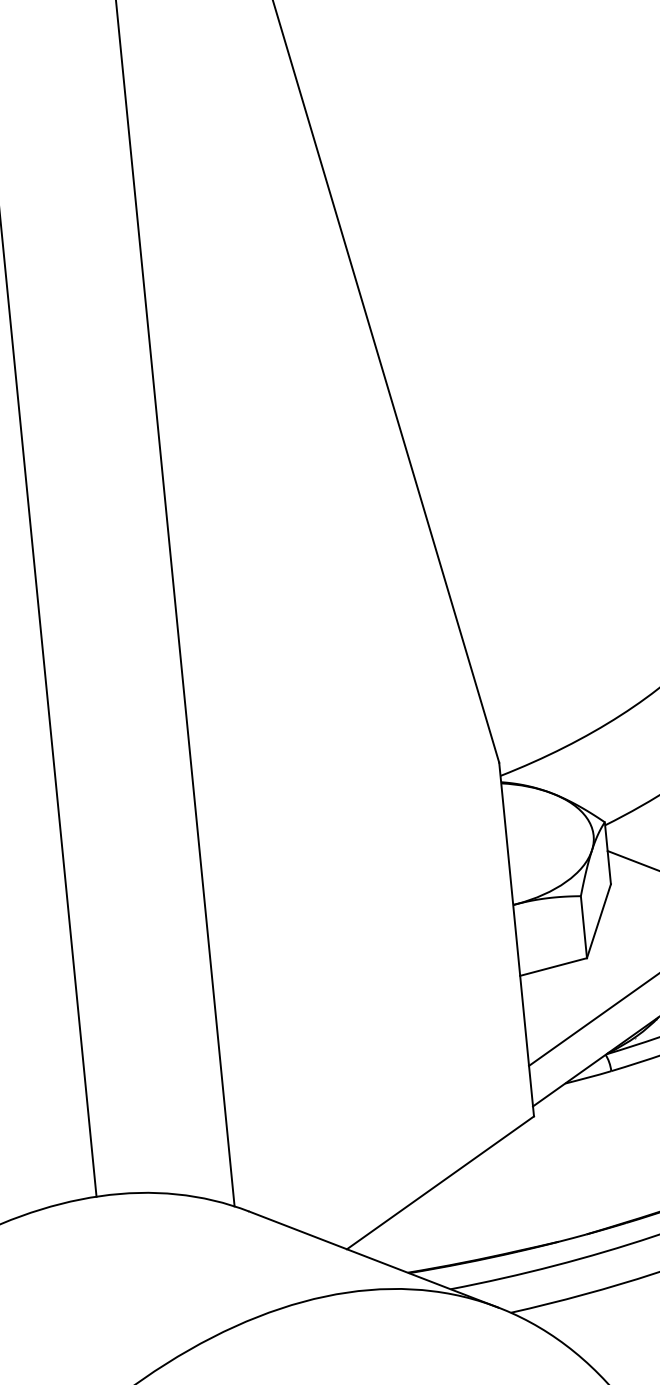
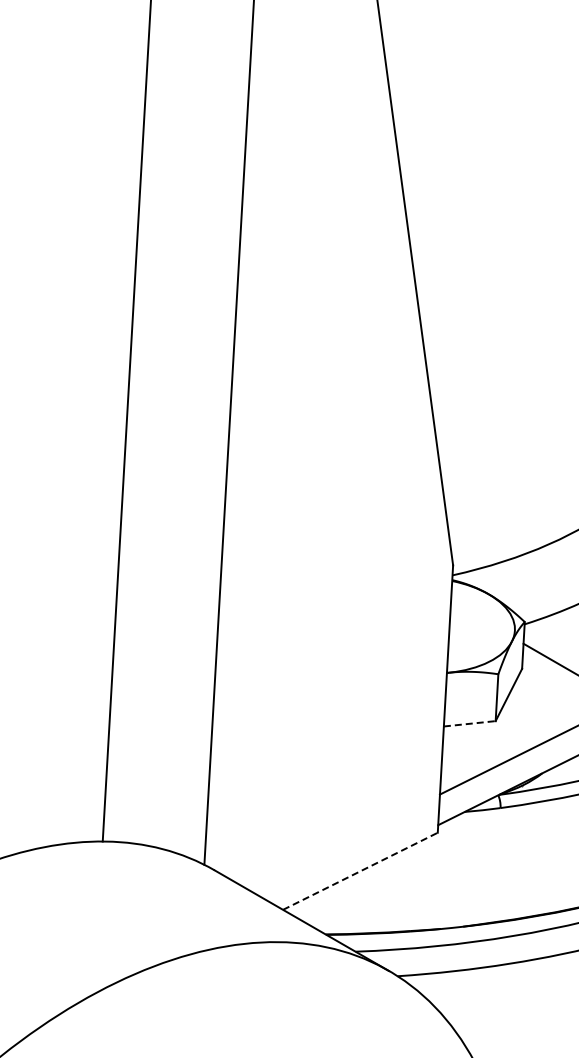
line: (554, 966) -> (470, 723), solid -> dashed
line: (440, 1183) -> (360, 871), solid -> dashed

